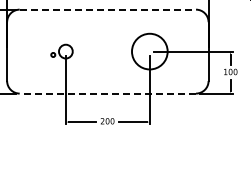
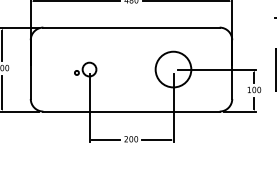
line: (108, 9) -> (132, 27), dashed -> solid
line: (107, 93) -> (131, 111), dashed -> solid

